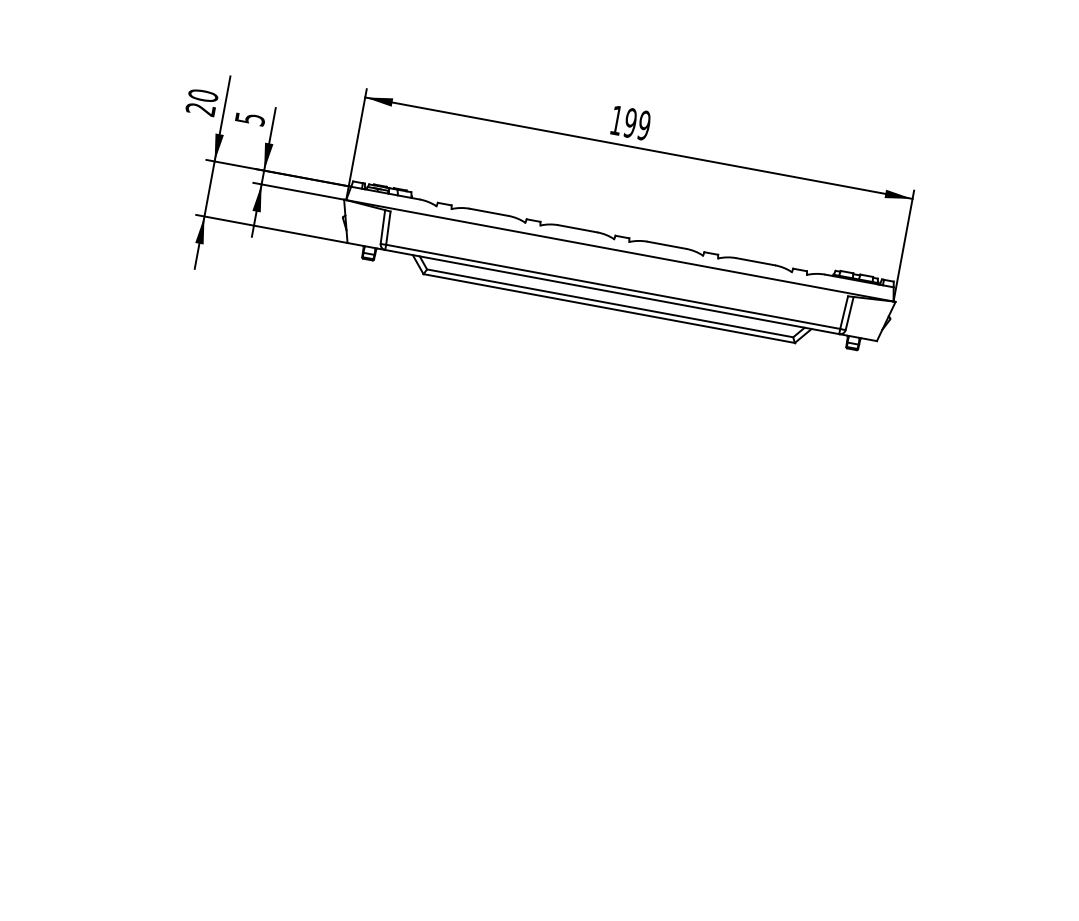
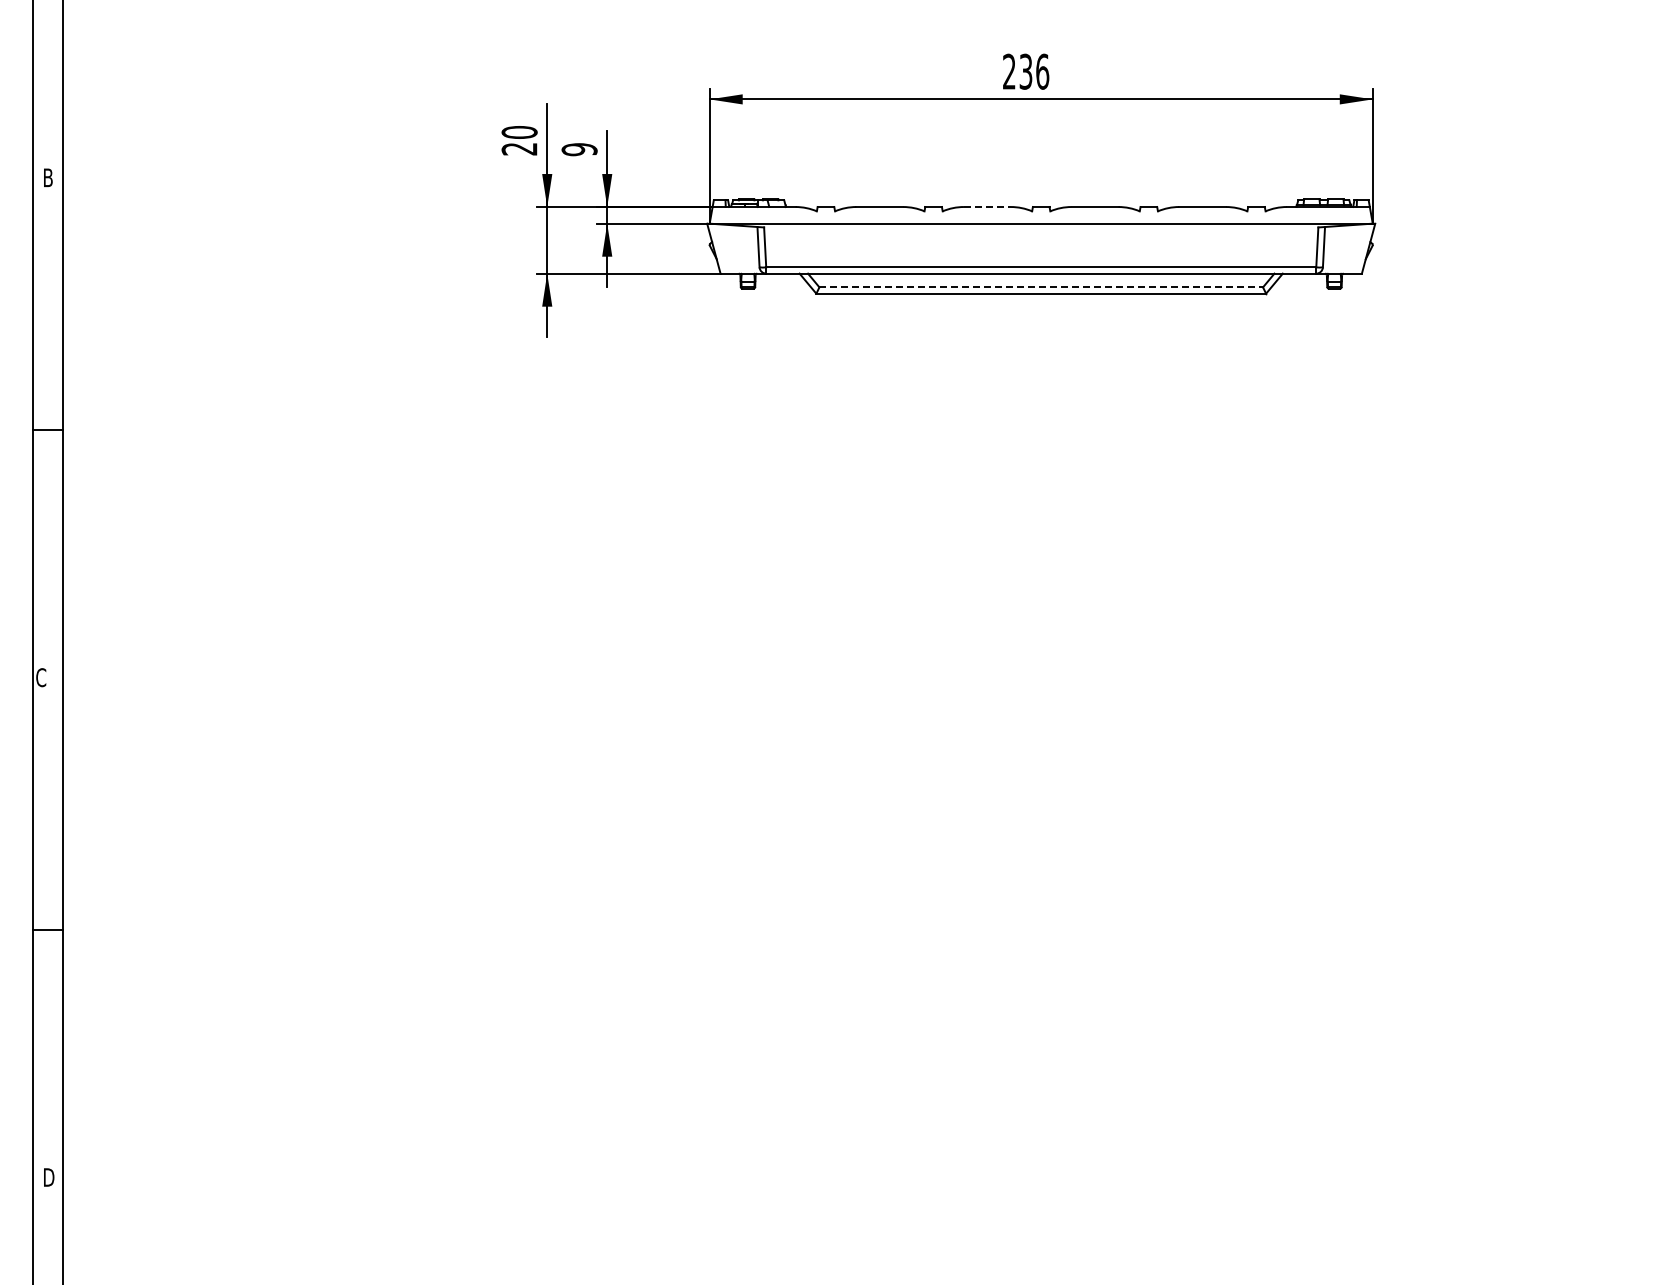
text: (250, 118) -> (579, 149), 5 -> 9
text: (630, 122) -> (1026, 71), 199 -> 236
line: (578, 229) -> (987, 207), solid -> dashed
line: (610, 303) -> (1041, 287), solid -> dashed

